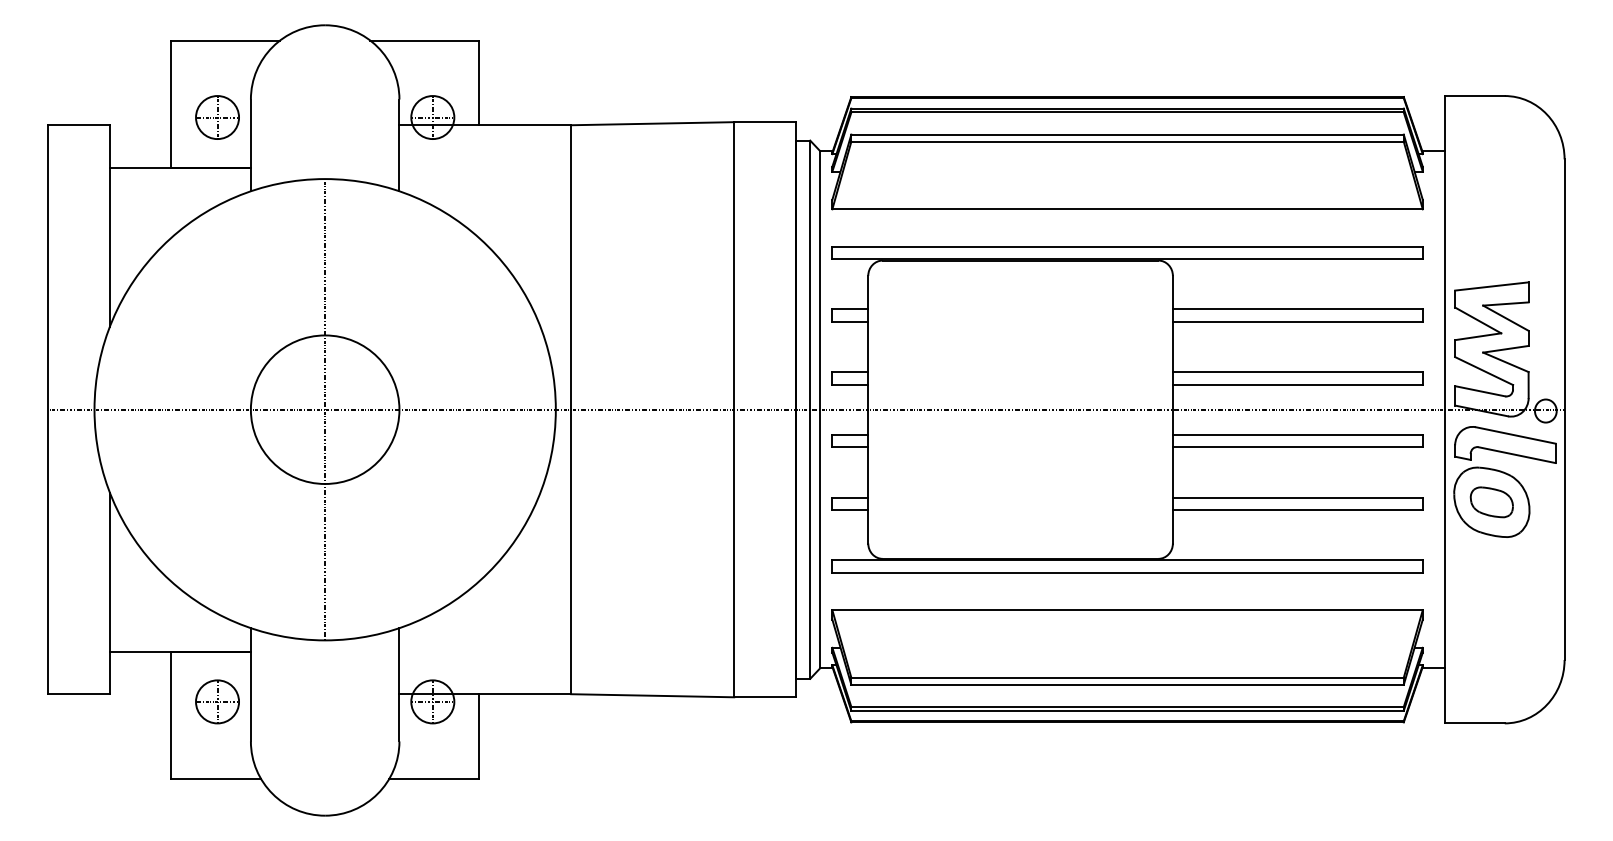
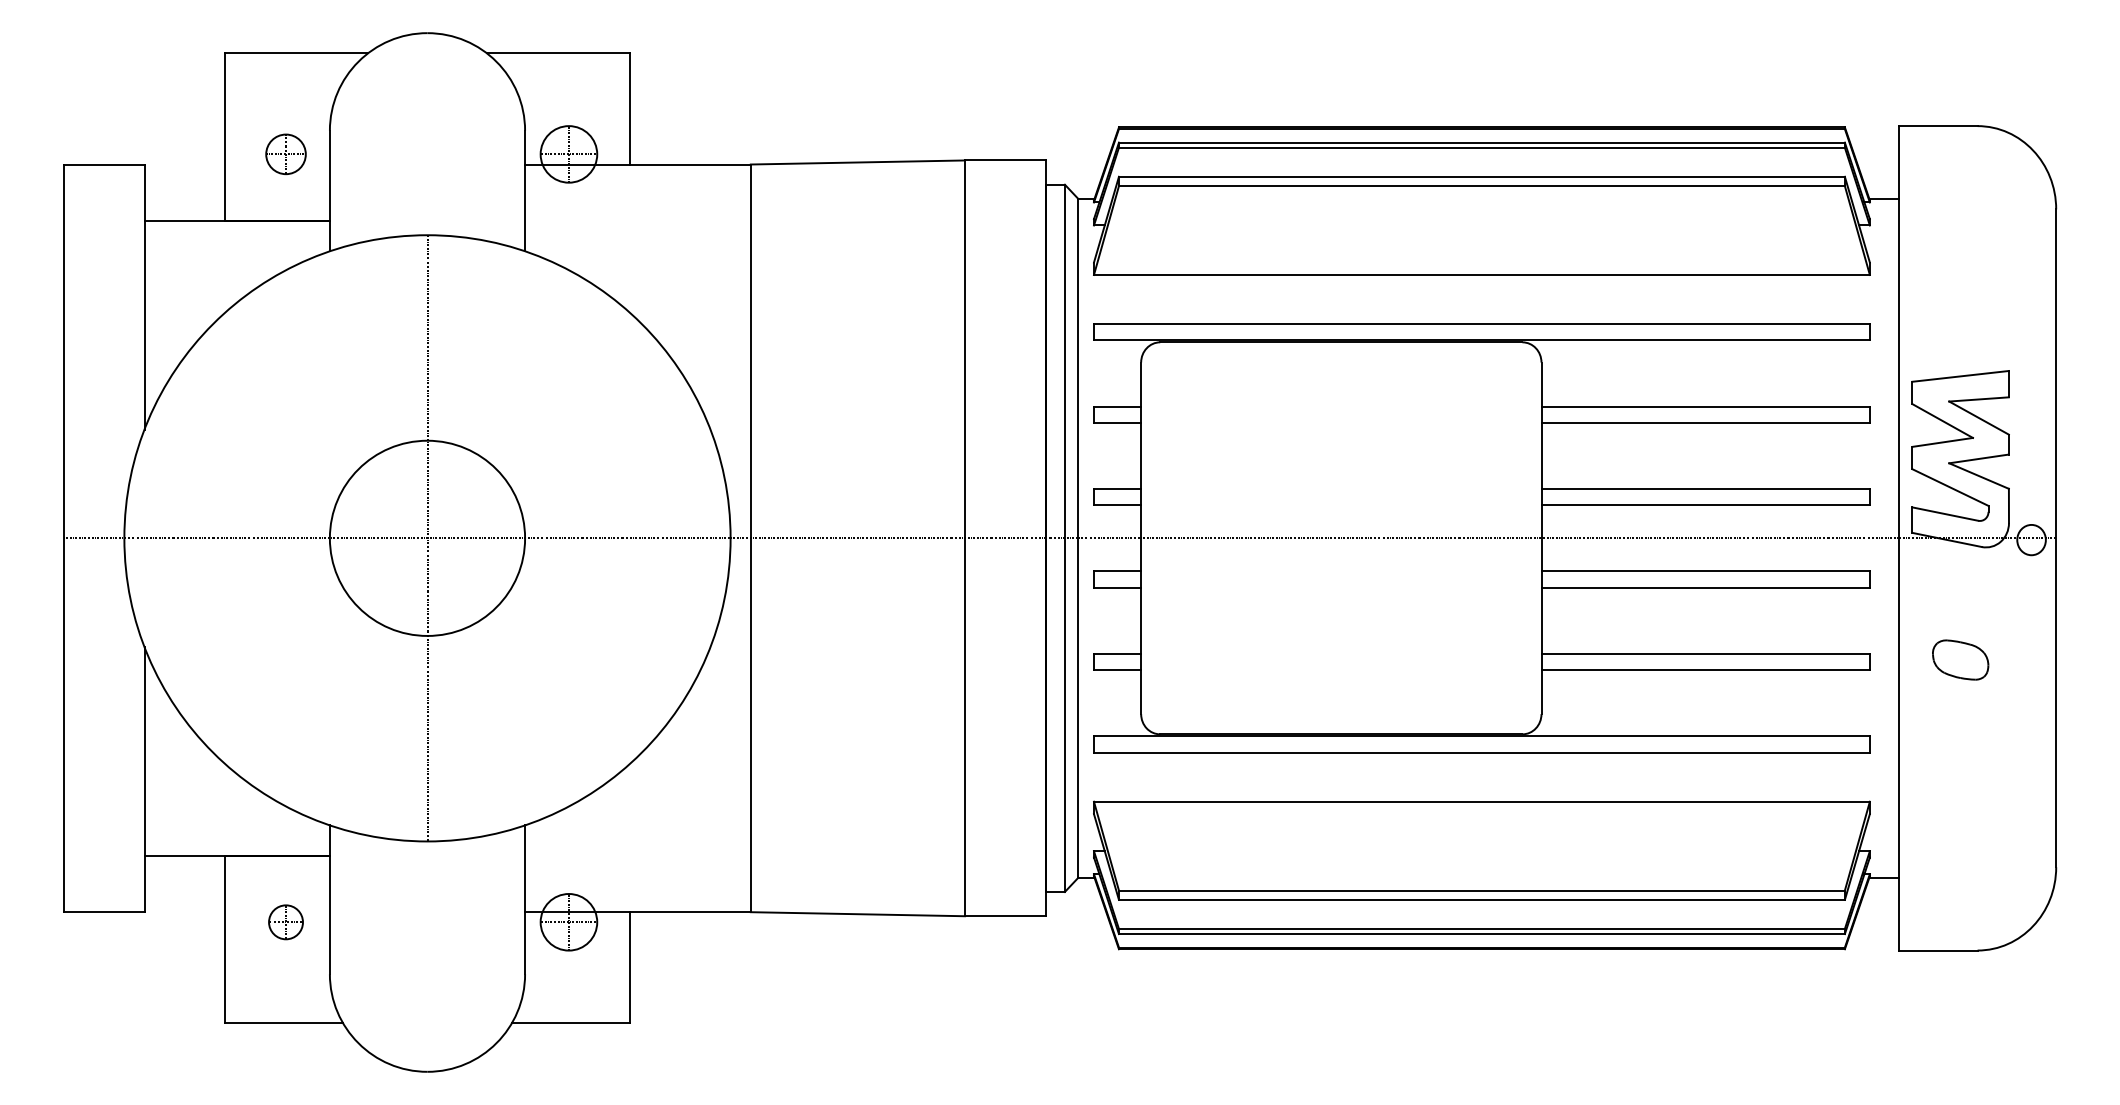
part: (217, 117) -> (285, 154), size x0.7
part: (1504, 481) -> (1977, 632), removed
part: (217, 701) -> (285, 921), size x0.6

